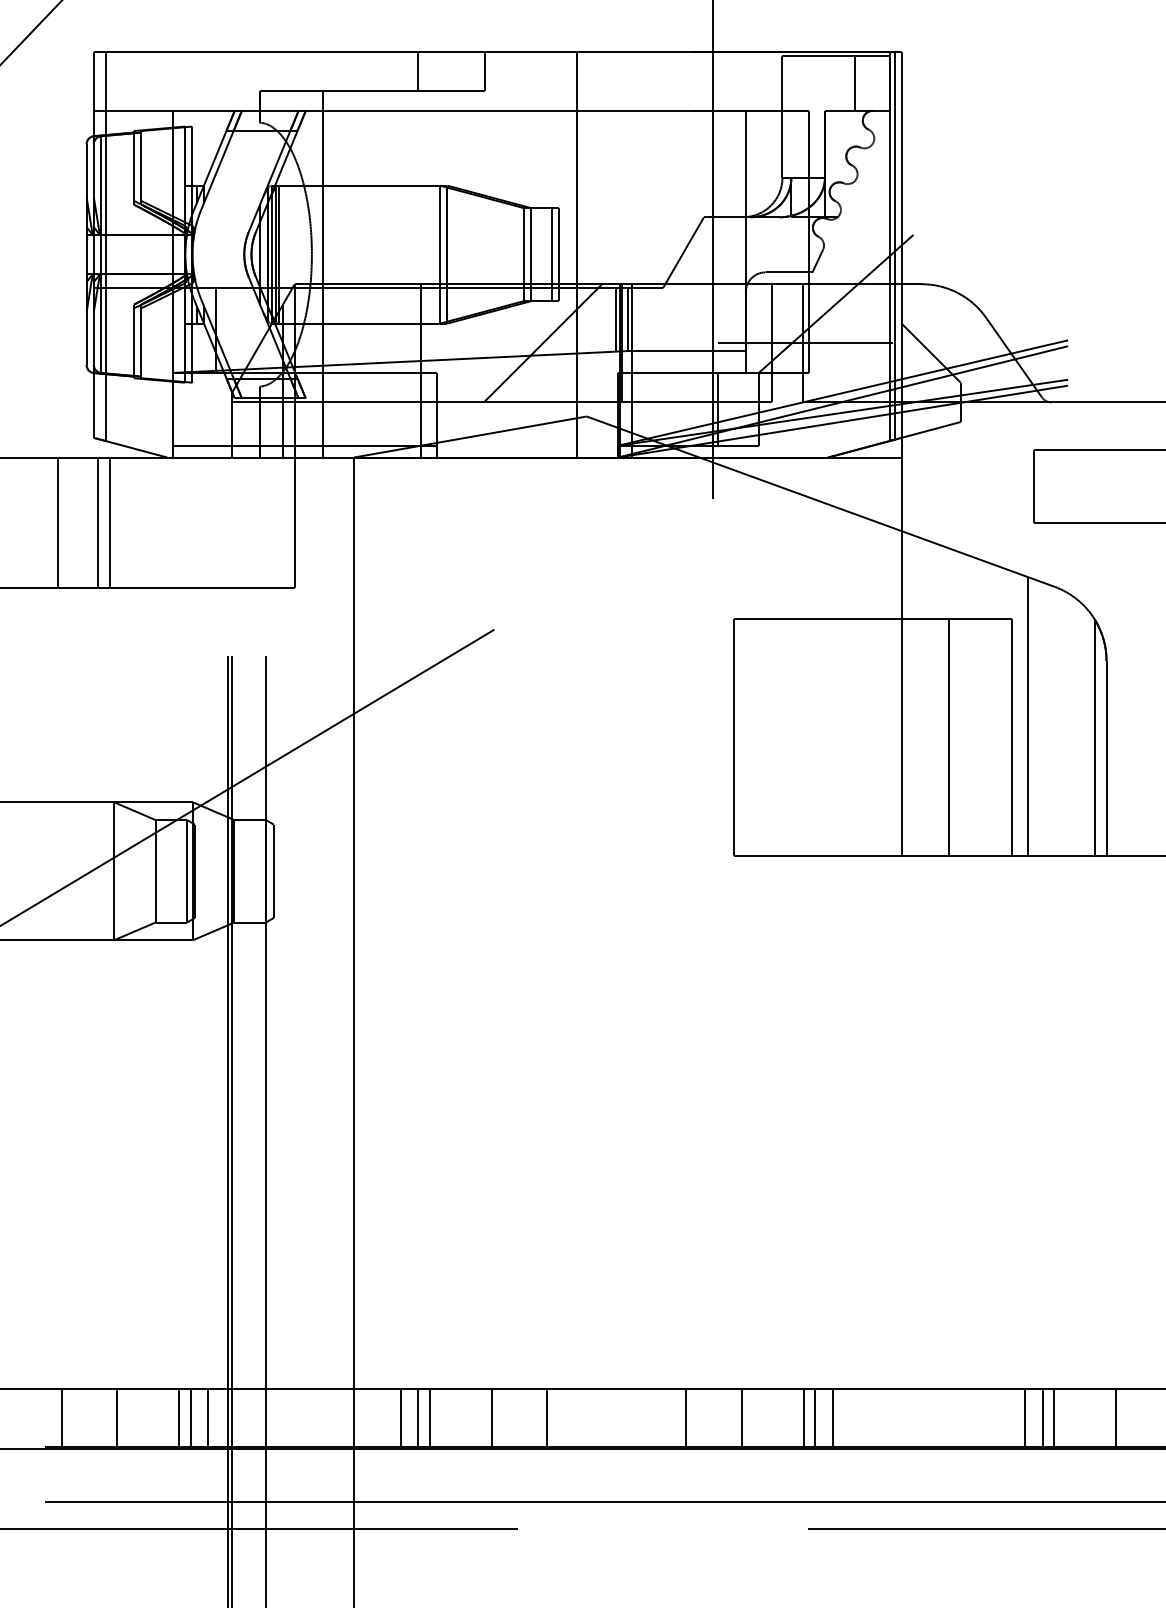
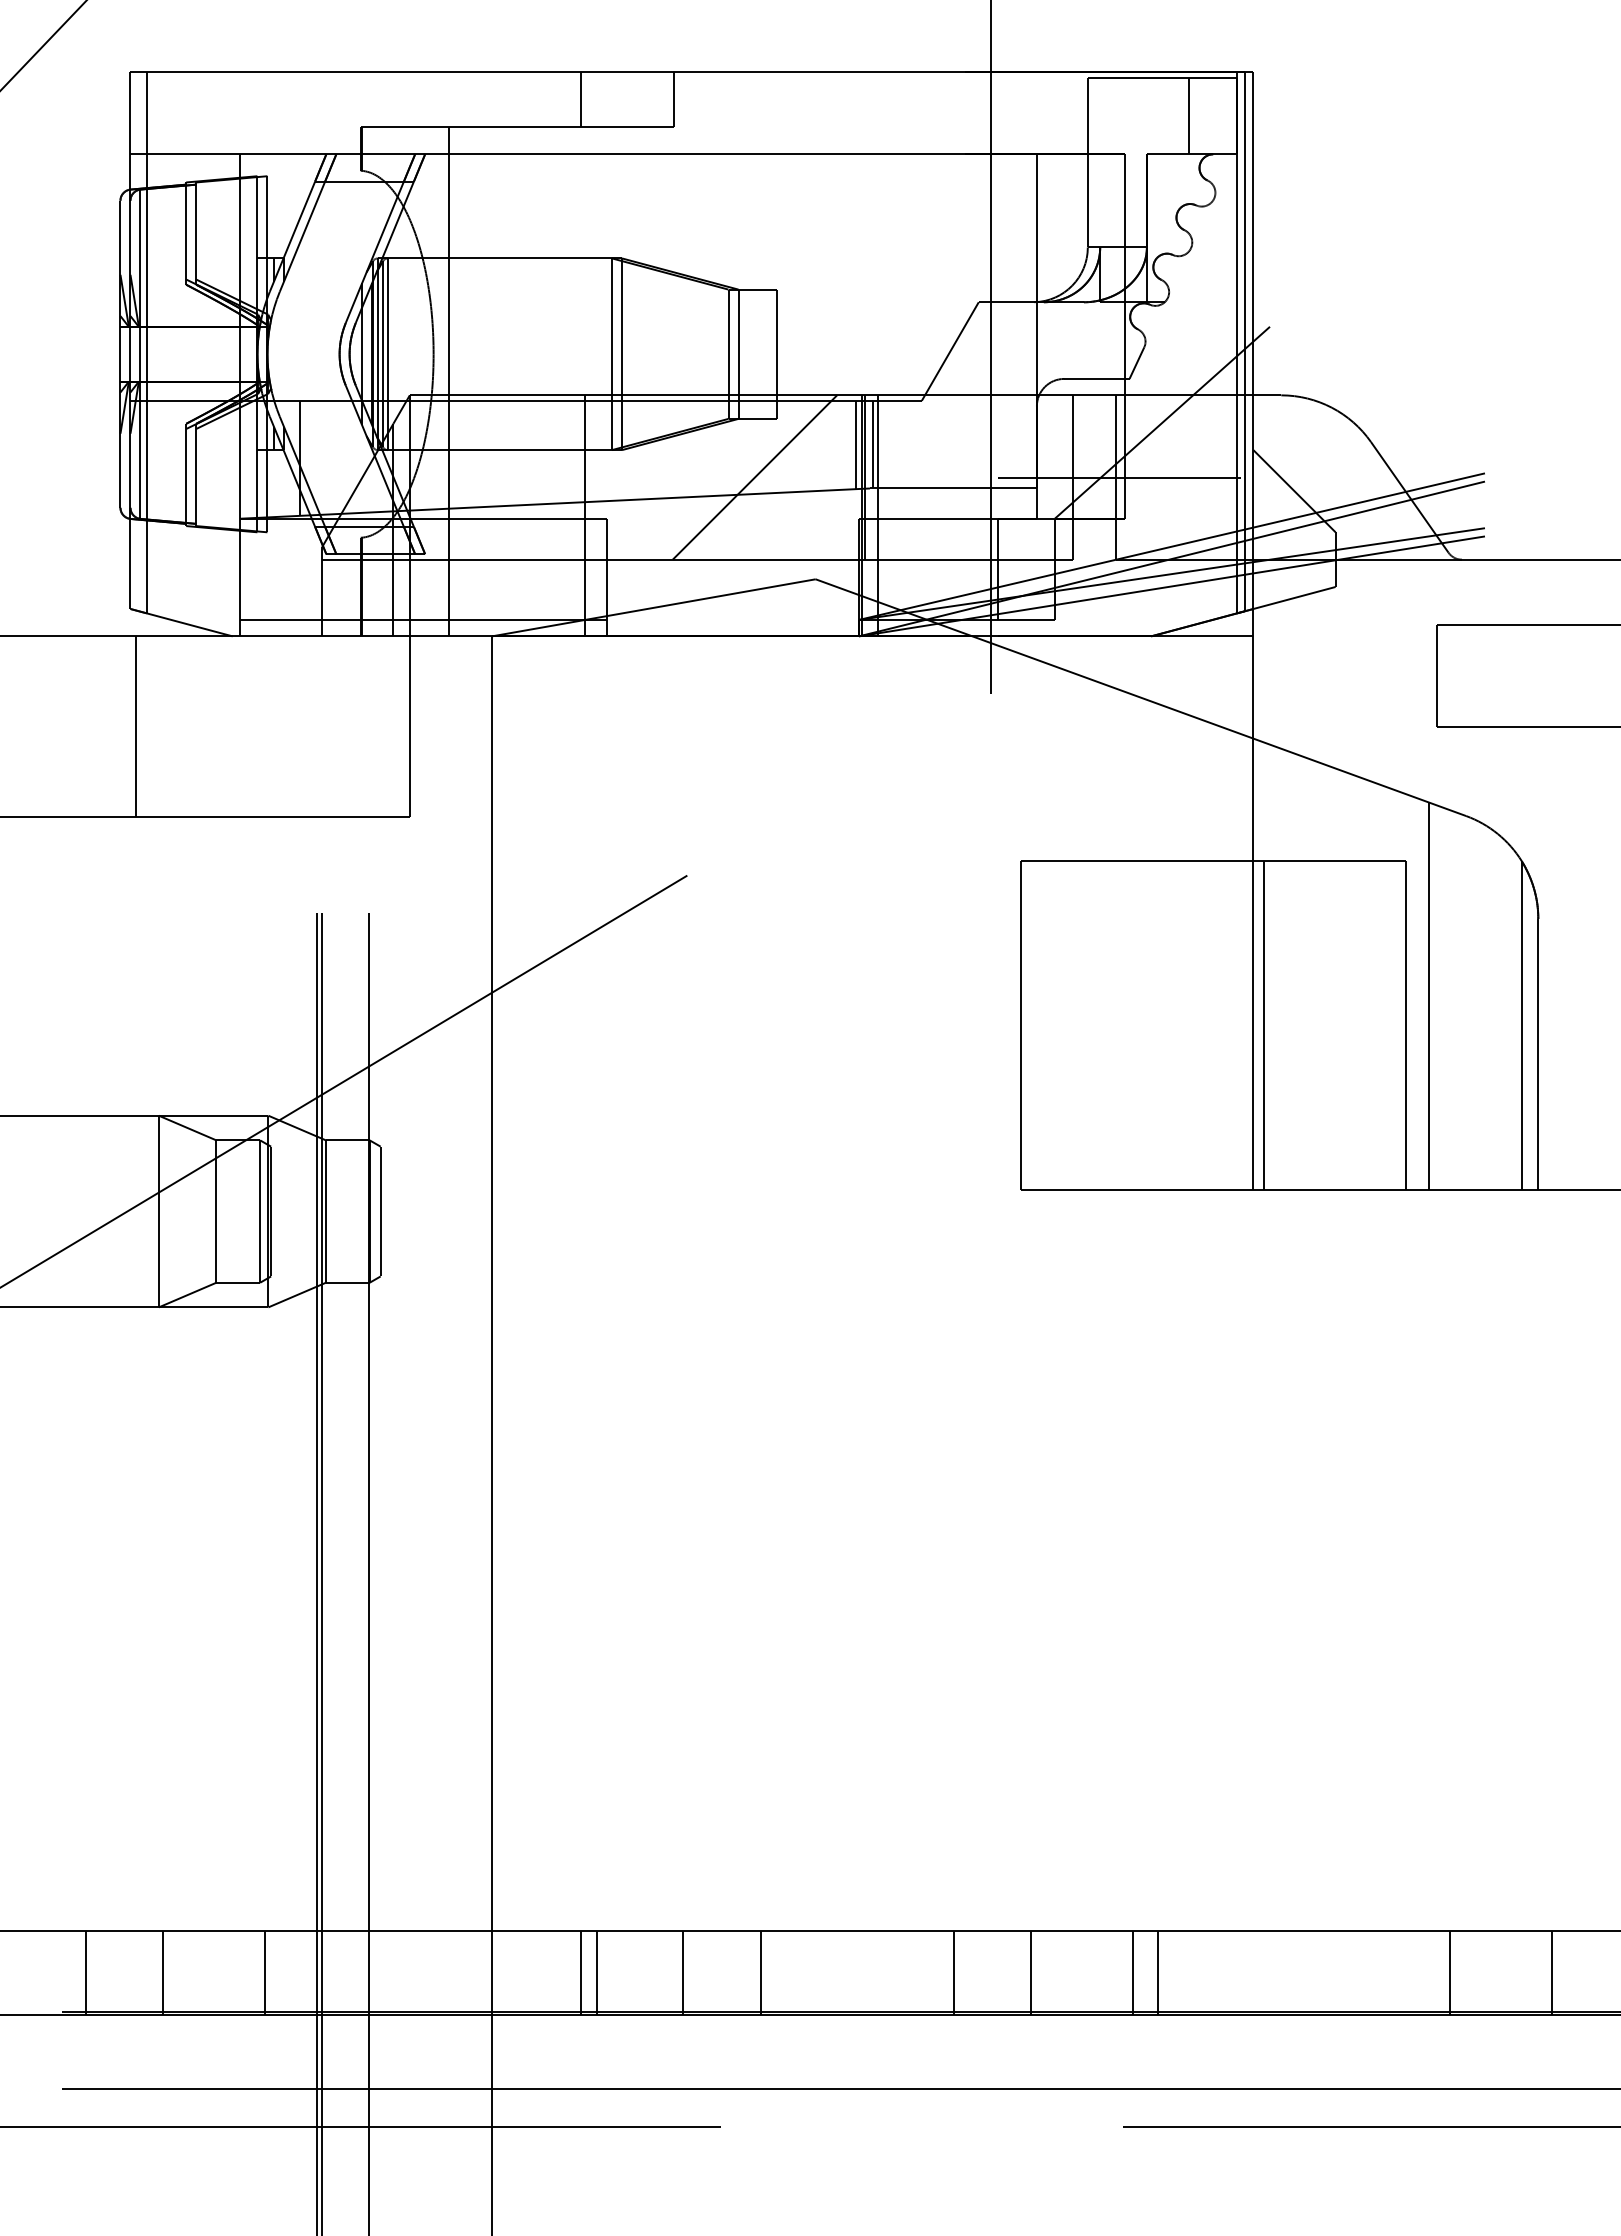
line: (551, 254) -> (766, 353), removed
line: (576, 254) -> (801, 354), removed
line: (58, 522) -> (81, 726), removed
line: (109, 522) -> (152, 726), removed
line: (949, 736) -> (1264, 1024), moved
line: (179, 1418) -> (249, 1972), removed
line: (208, 1418) -> (289, 1972), removed
line: (400, 1418) -> (556, 1972), removed
line: (803, 1418) -> (1117, 1972), removed
line: (1025, 1418) -> (1425, 1972), removed
line: (1054, 1418) -> (1465, 1972), removed

